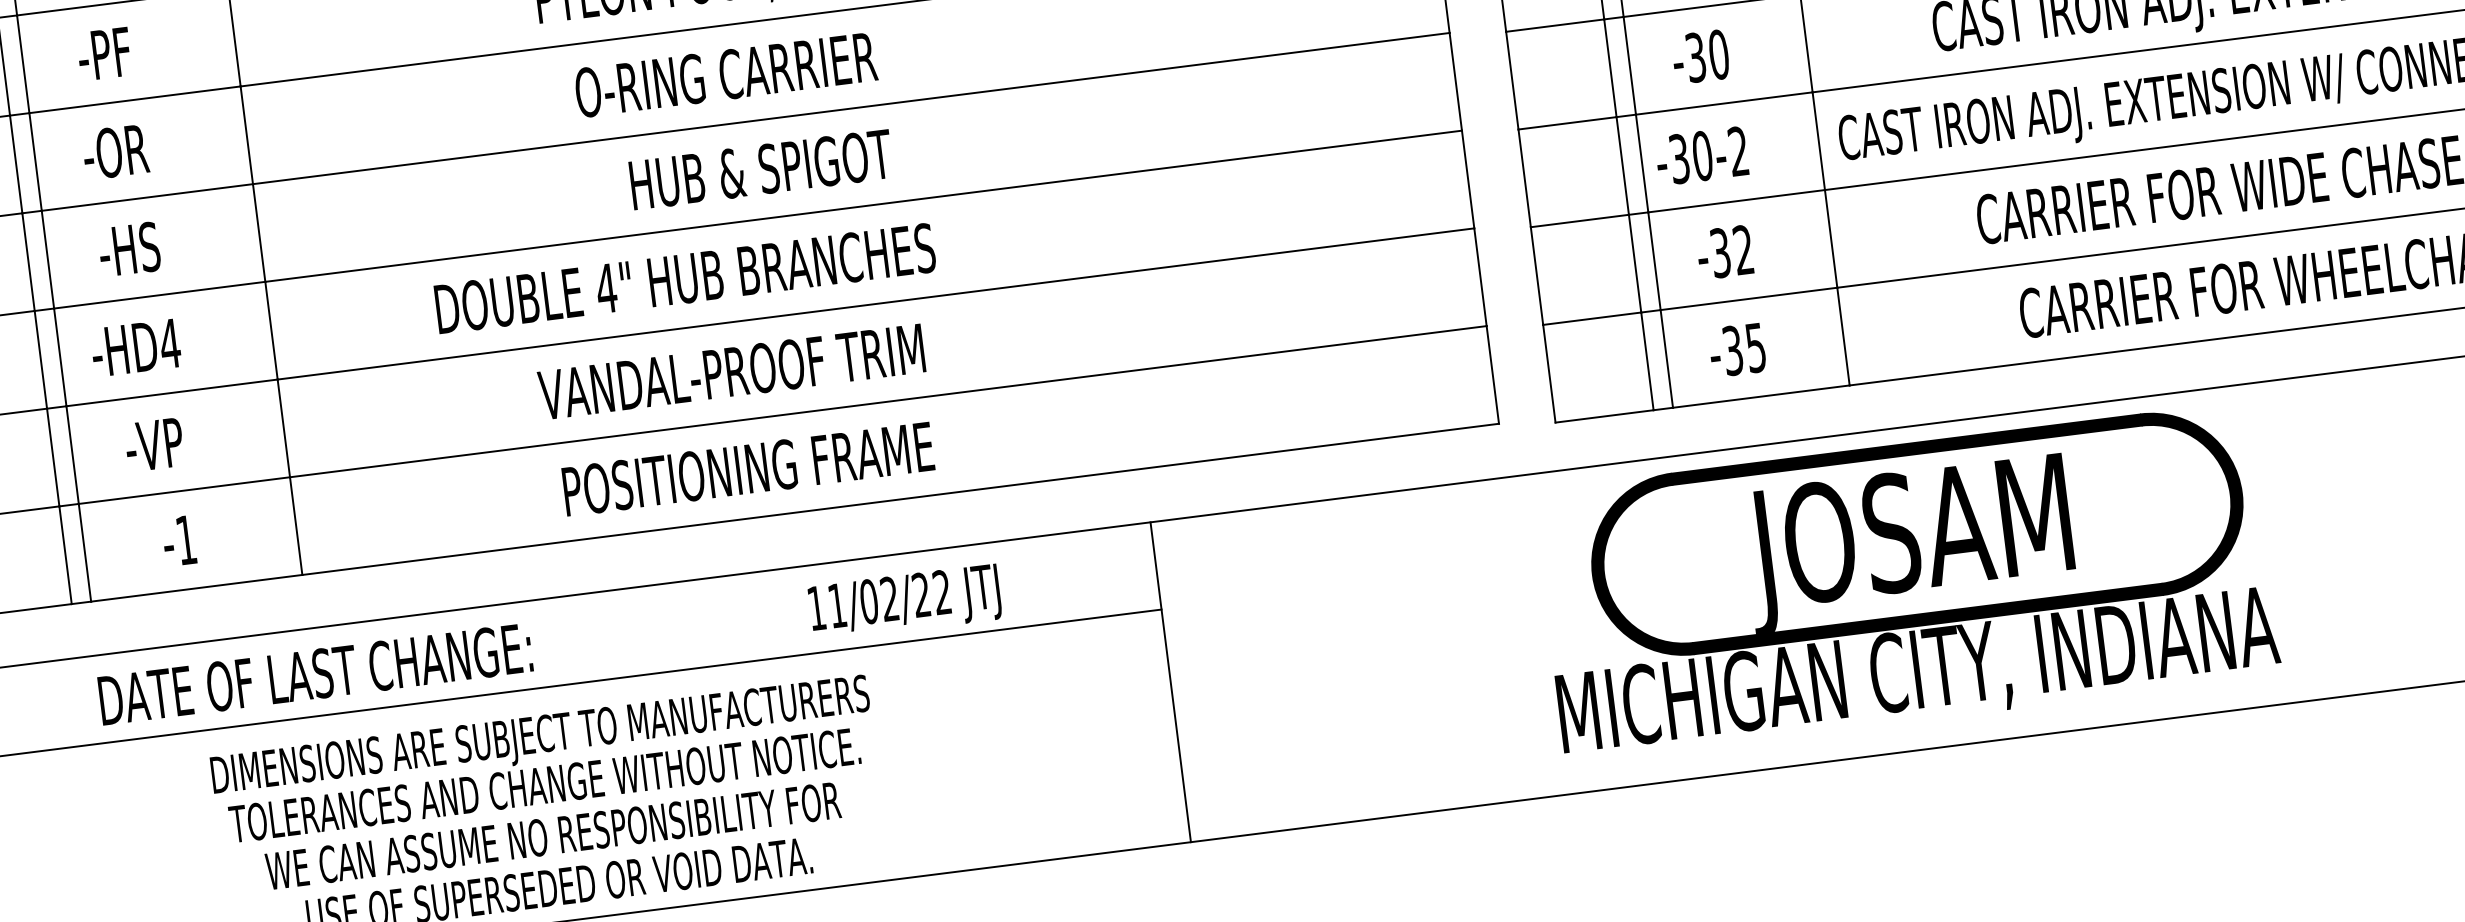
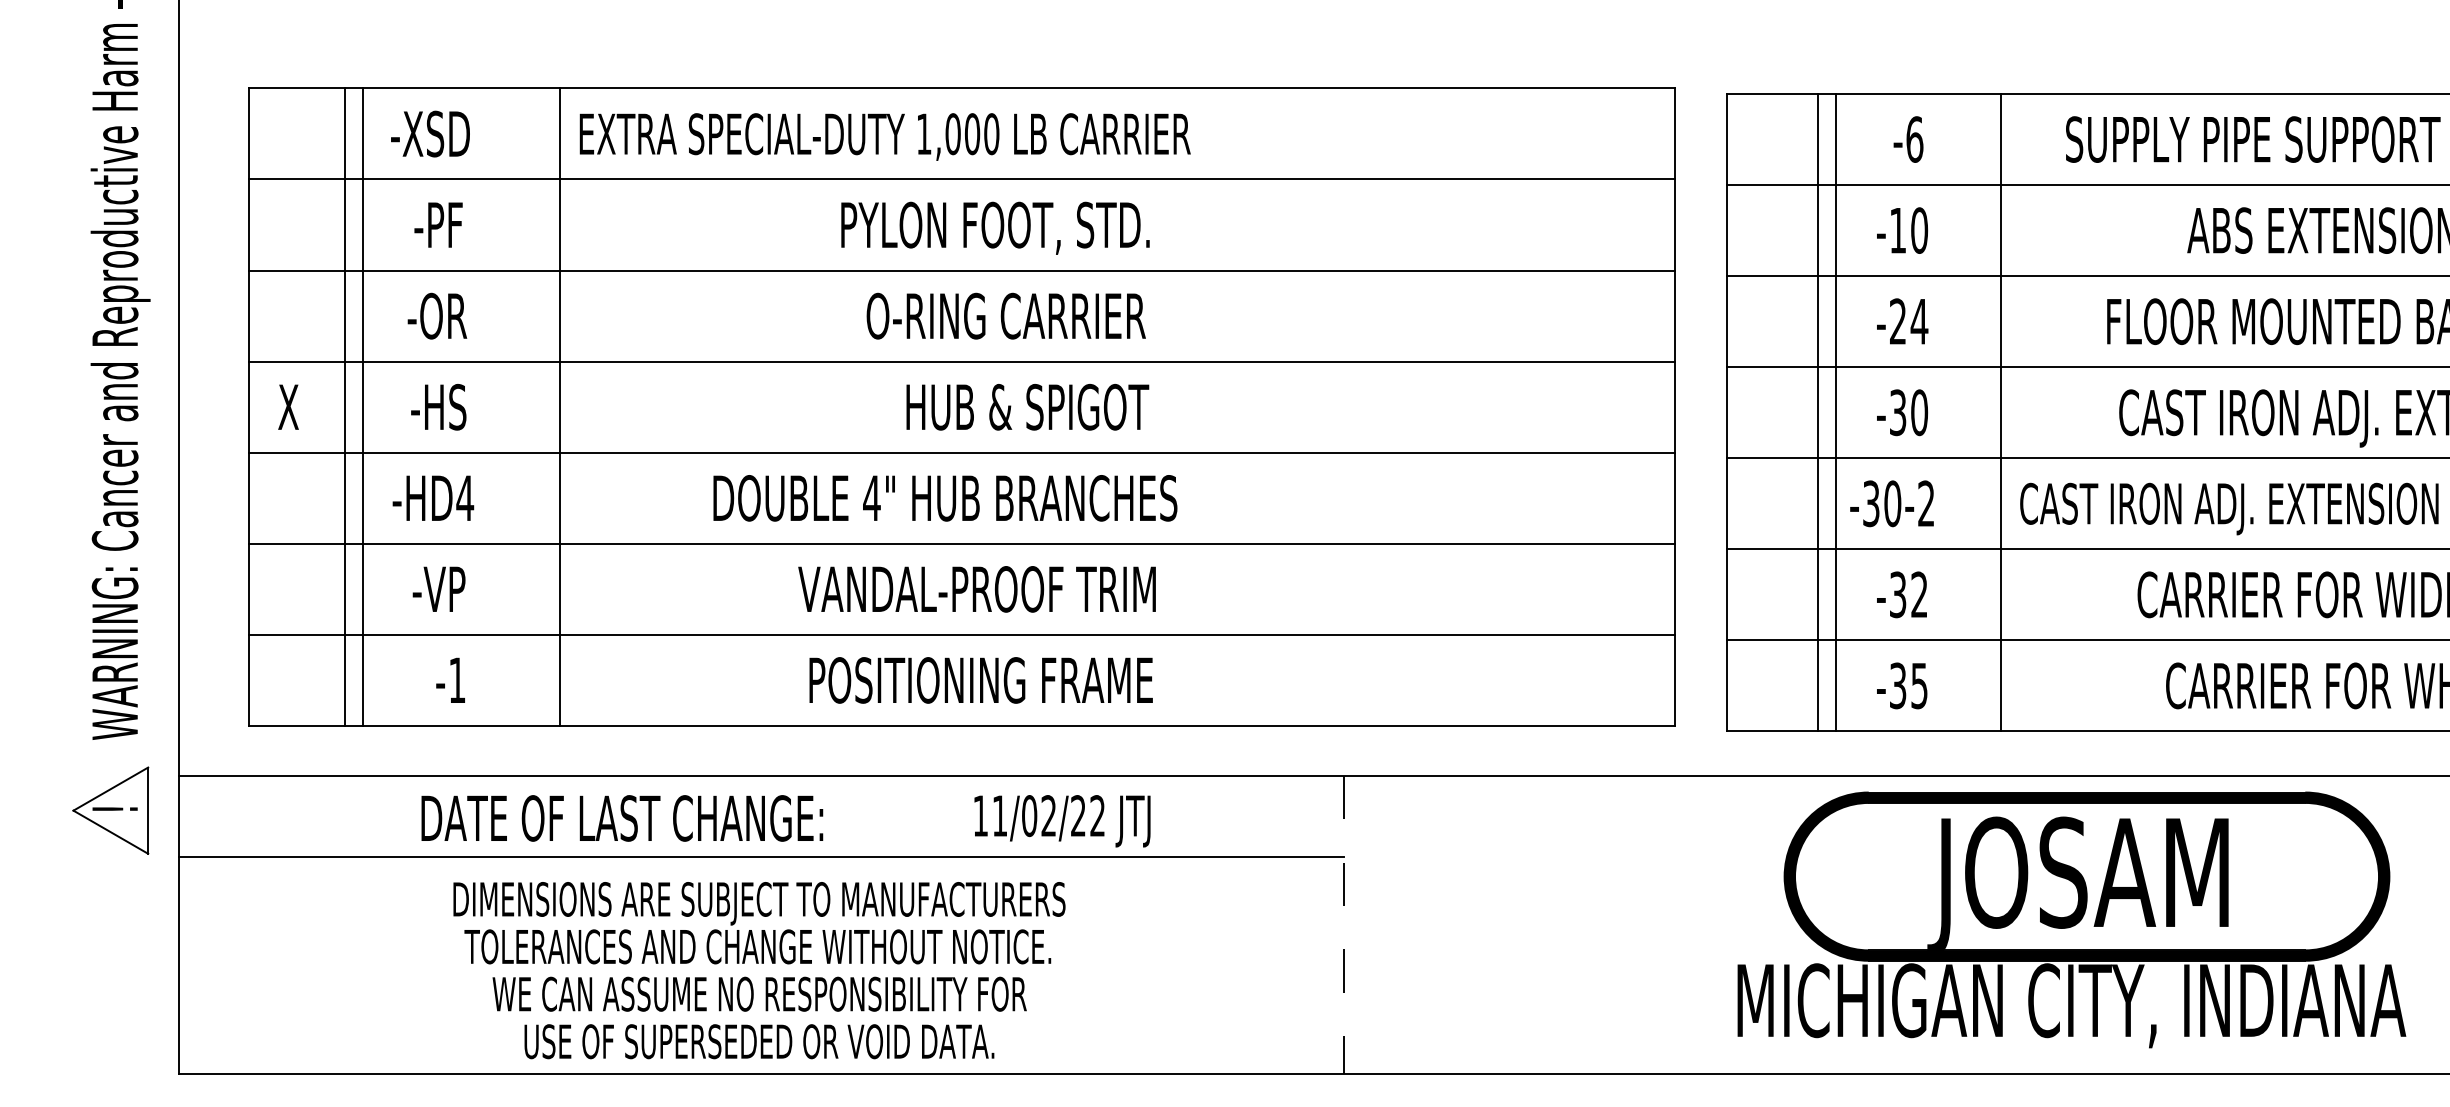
part: (1906, 582) -> (2071, 919), moved
text: (905, 603) -> (1062, 821), moved
text: (315, 674) -> (622, 818), moved
line: (1170, 683) -> (1343, 925), solid -> dashed

